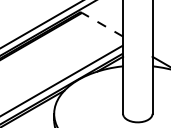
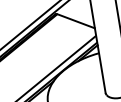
line: (102, 24) -> (76, 21), dashed -> solid

